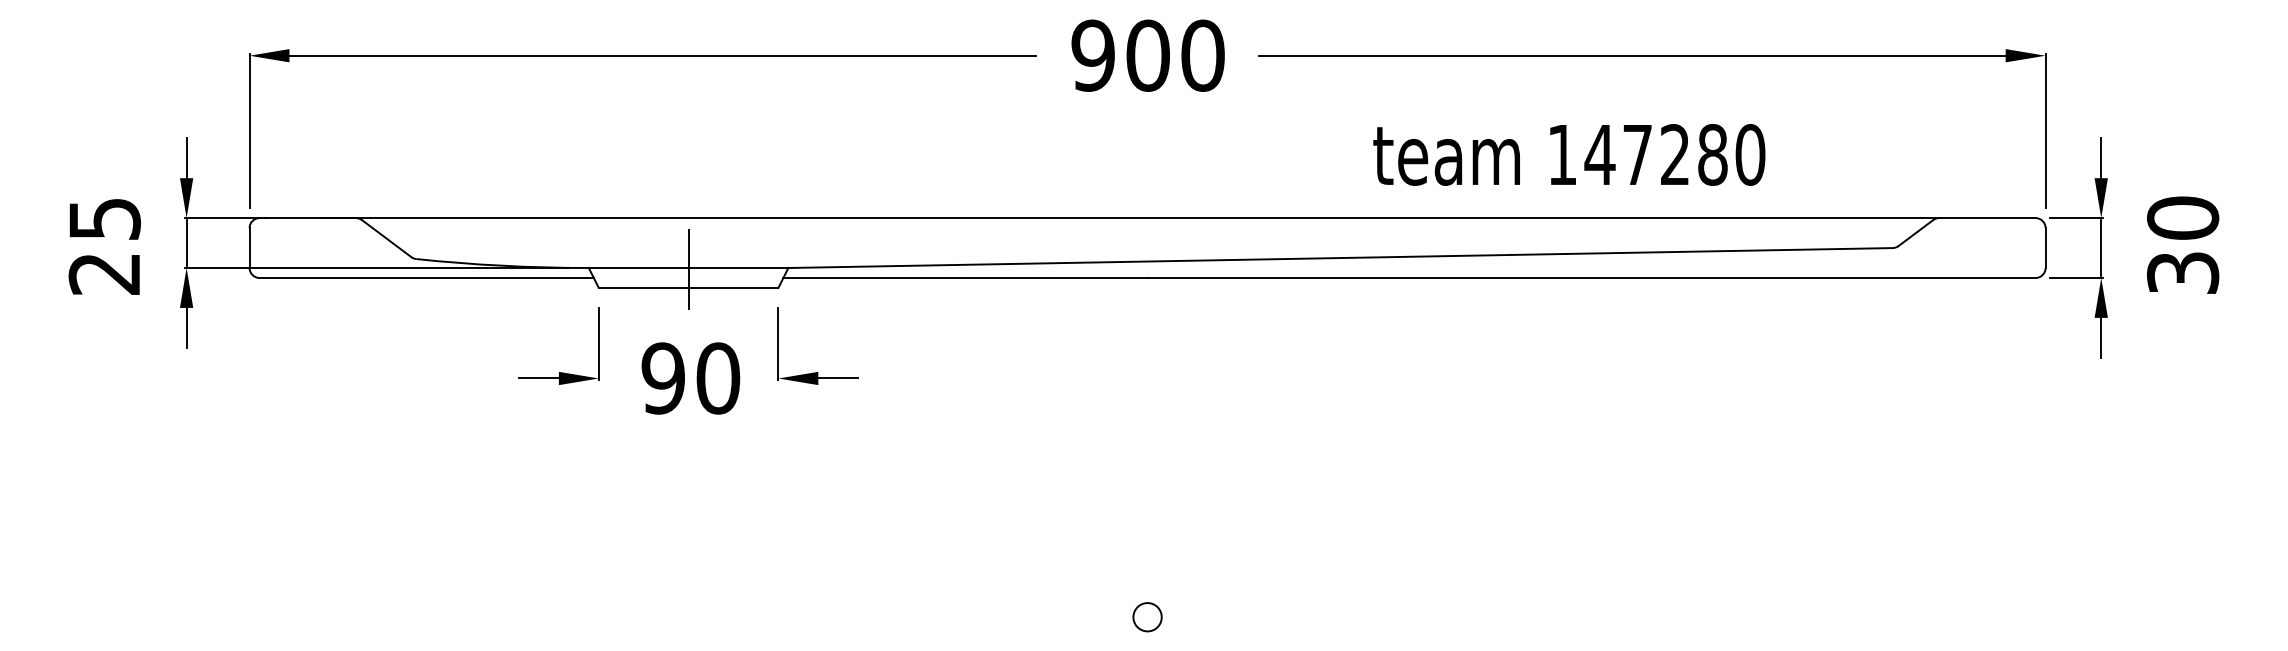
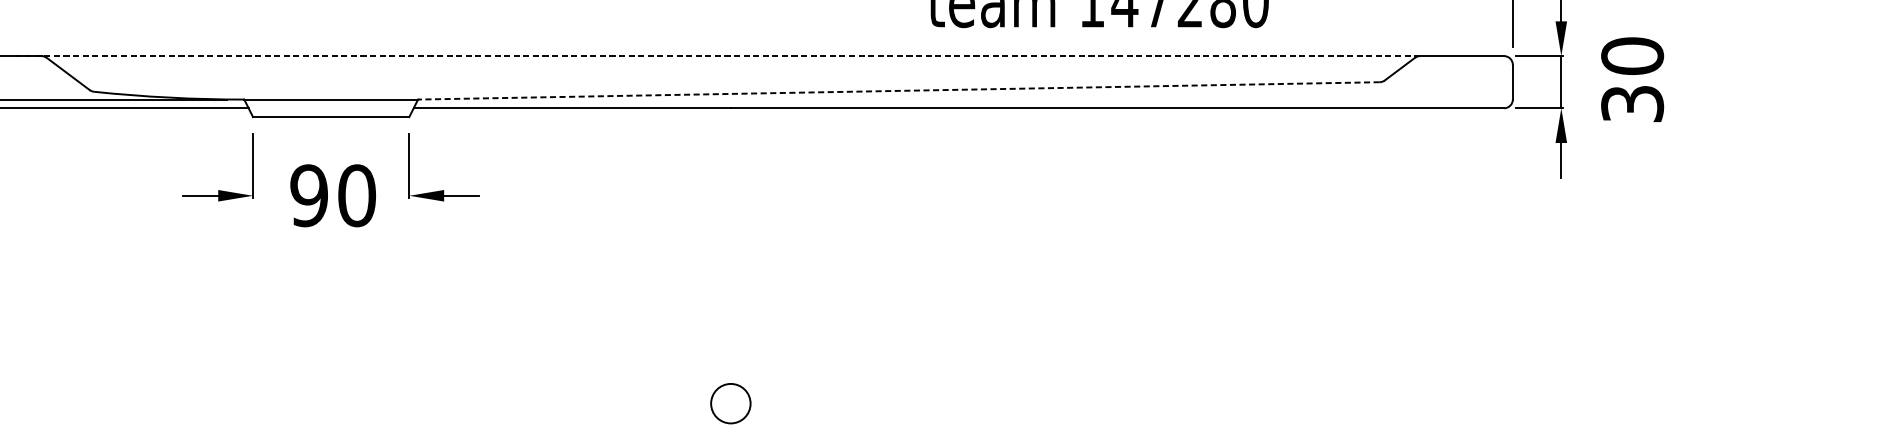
line: (1130, 218) -> (715, 56), solid -> dashed
line: (1340, 258) -> (898, 91), solid -> dashed
line: (688, 269) -> (331, 100), removed
circle: (1147, 617) -> (730, 403), size x1.6

